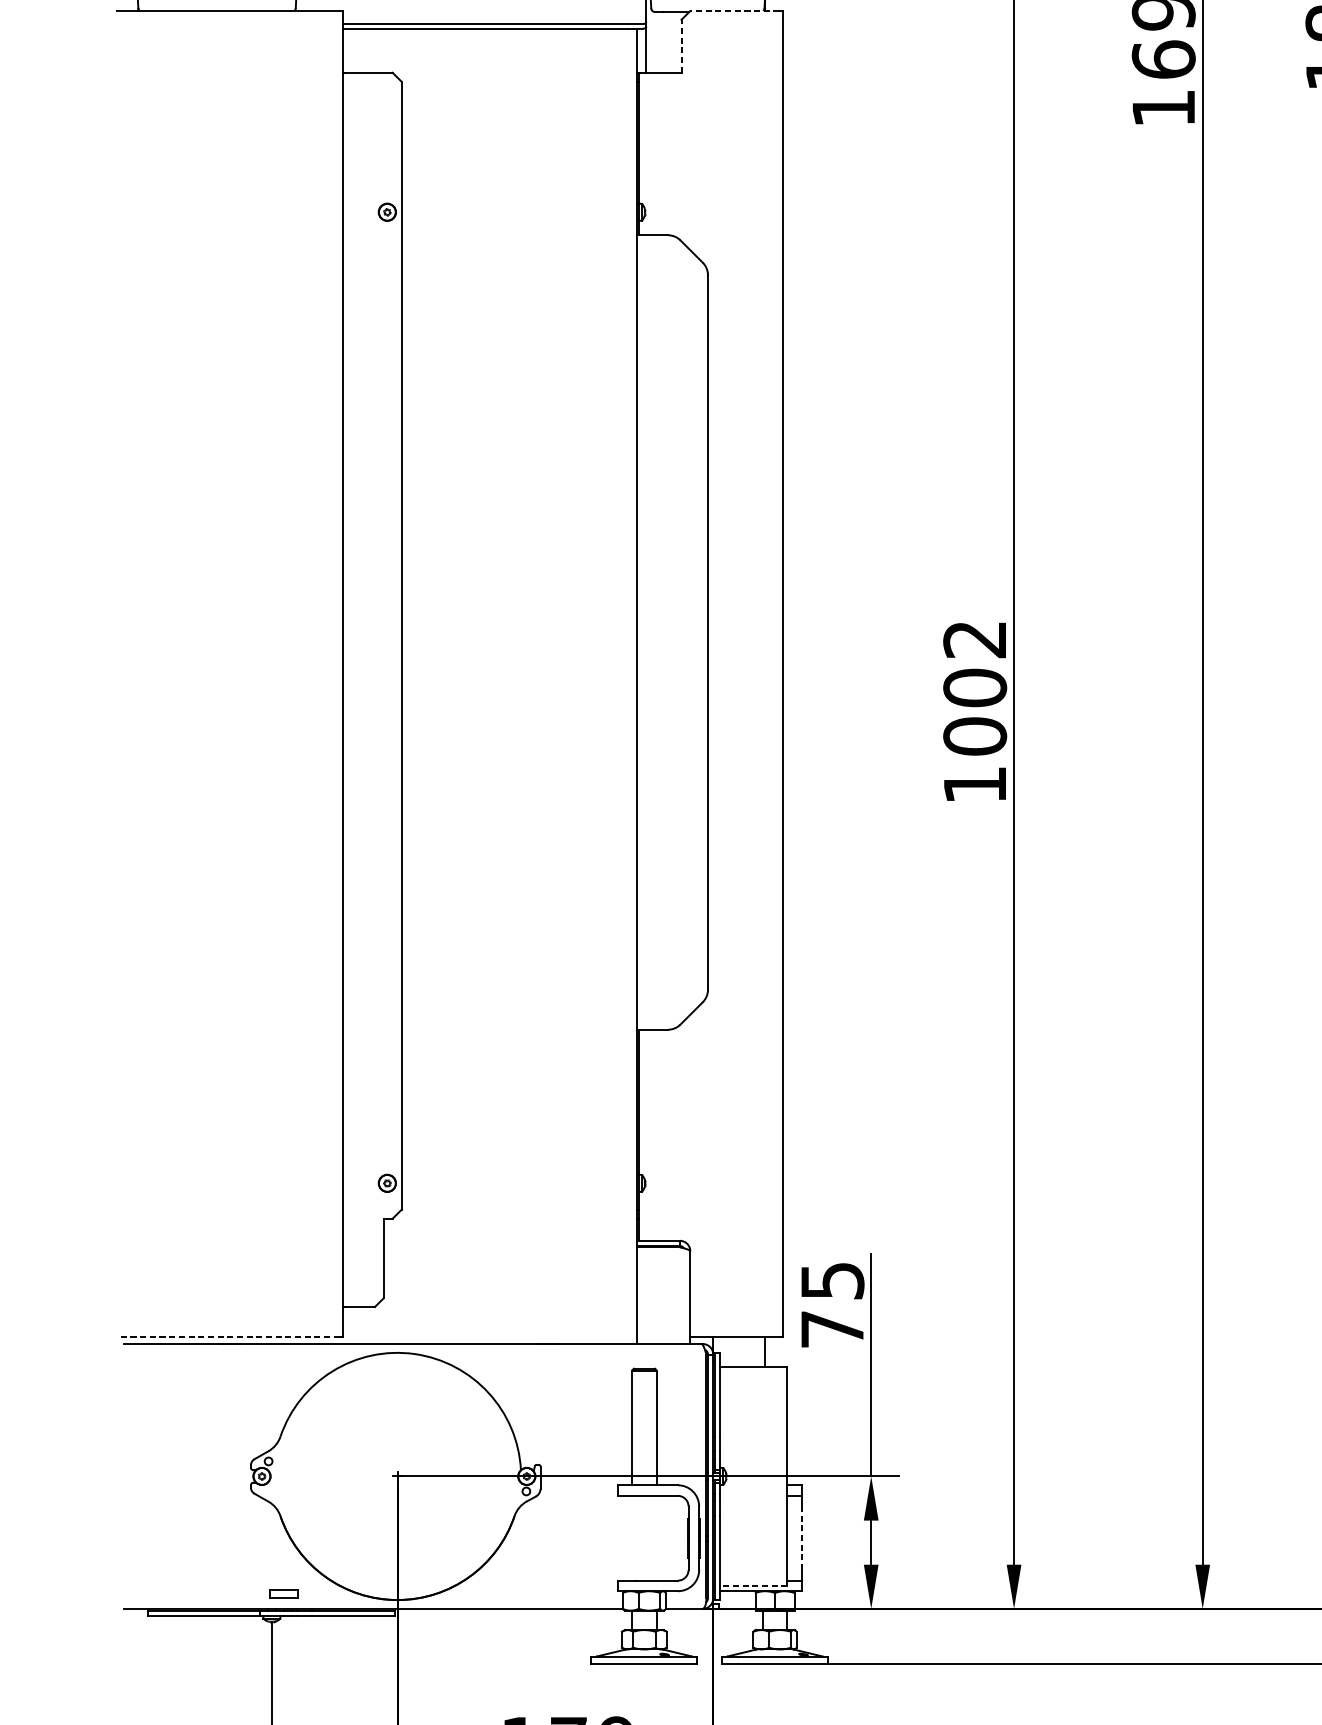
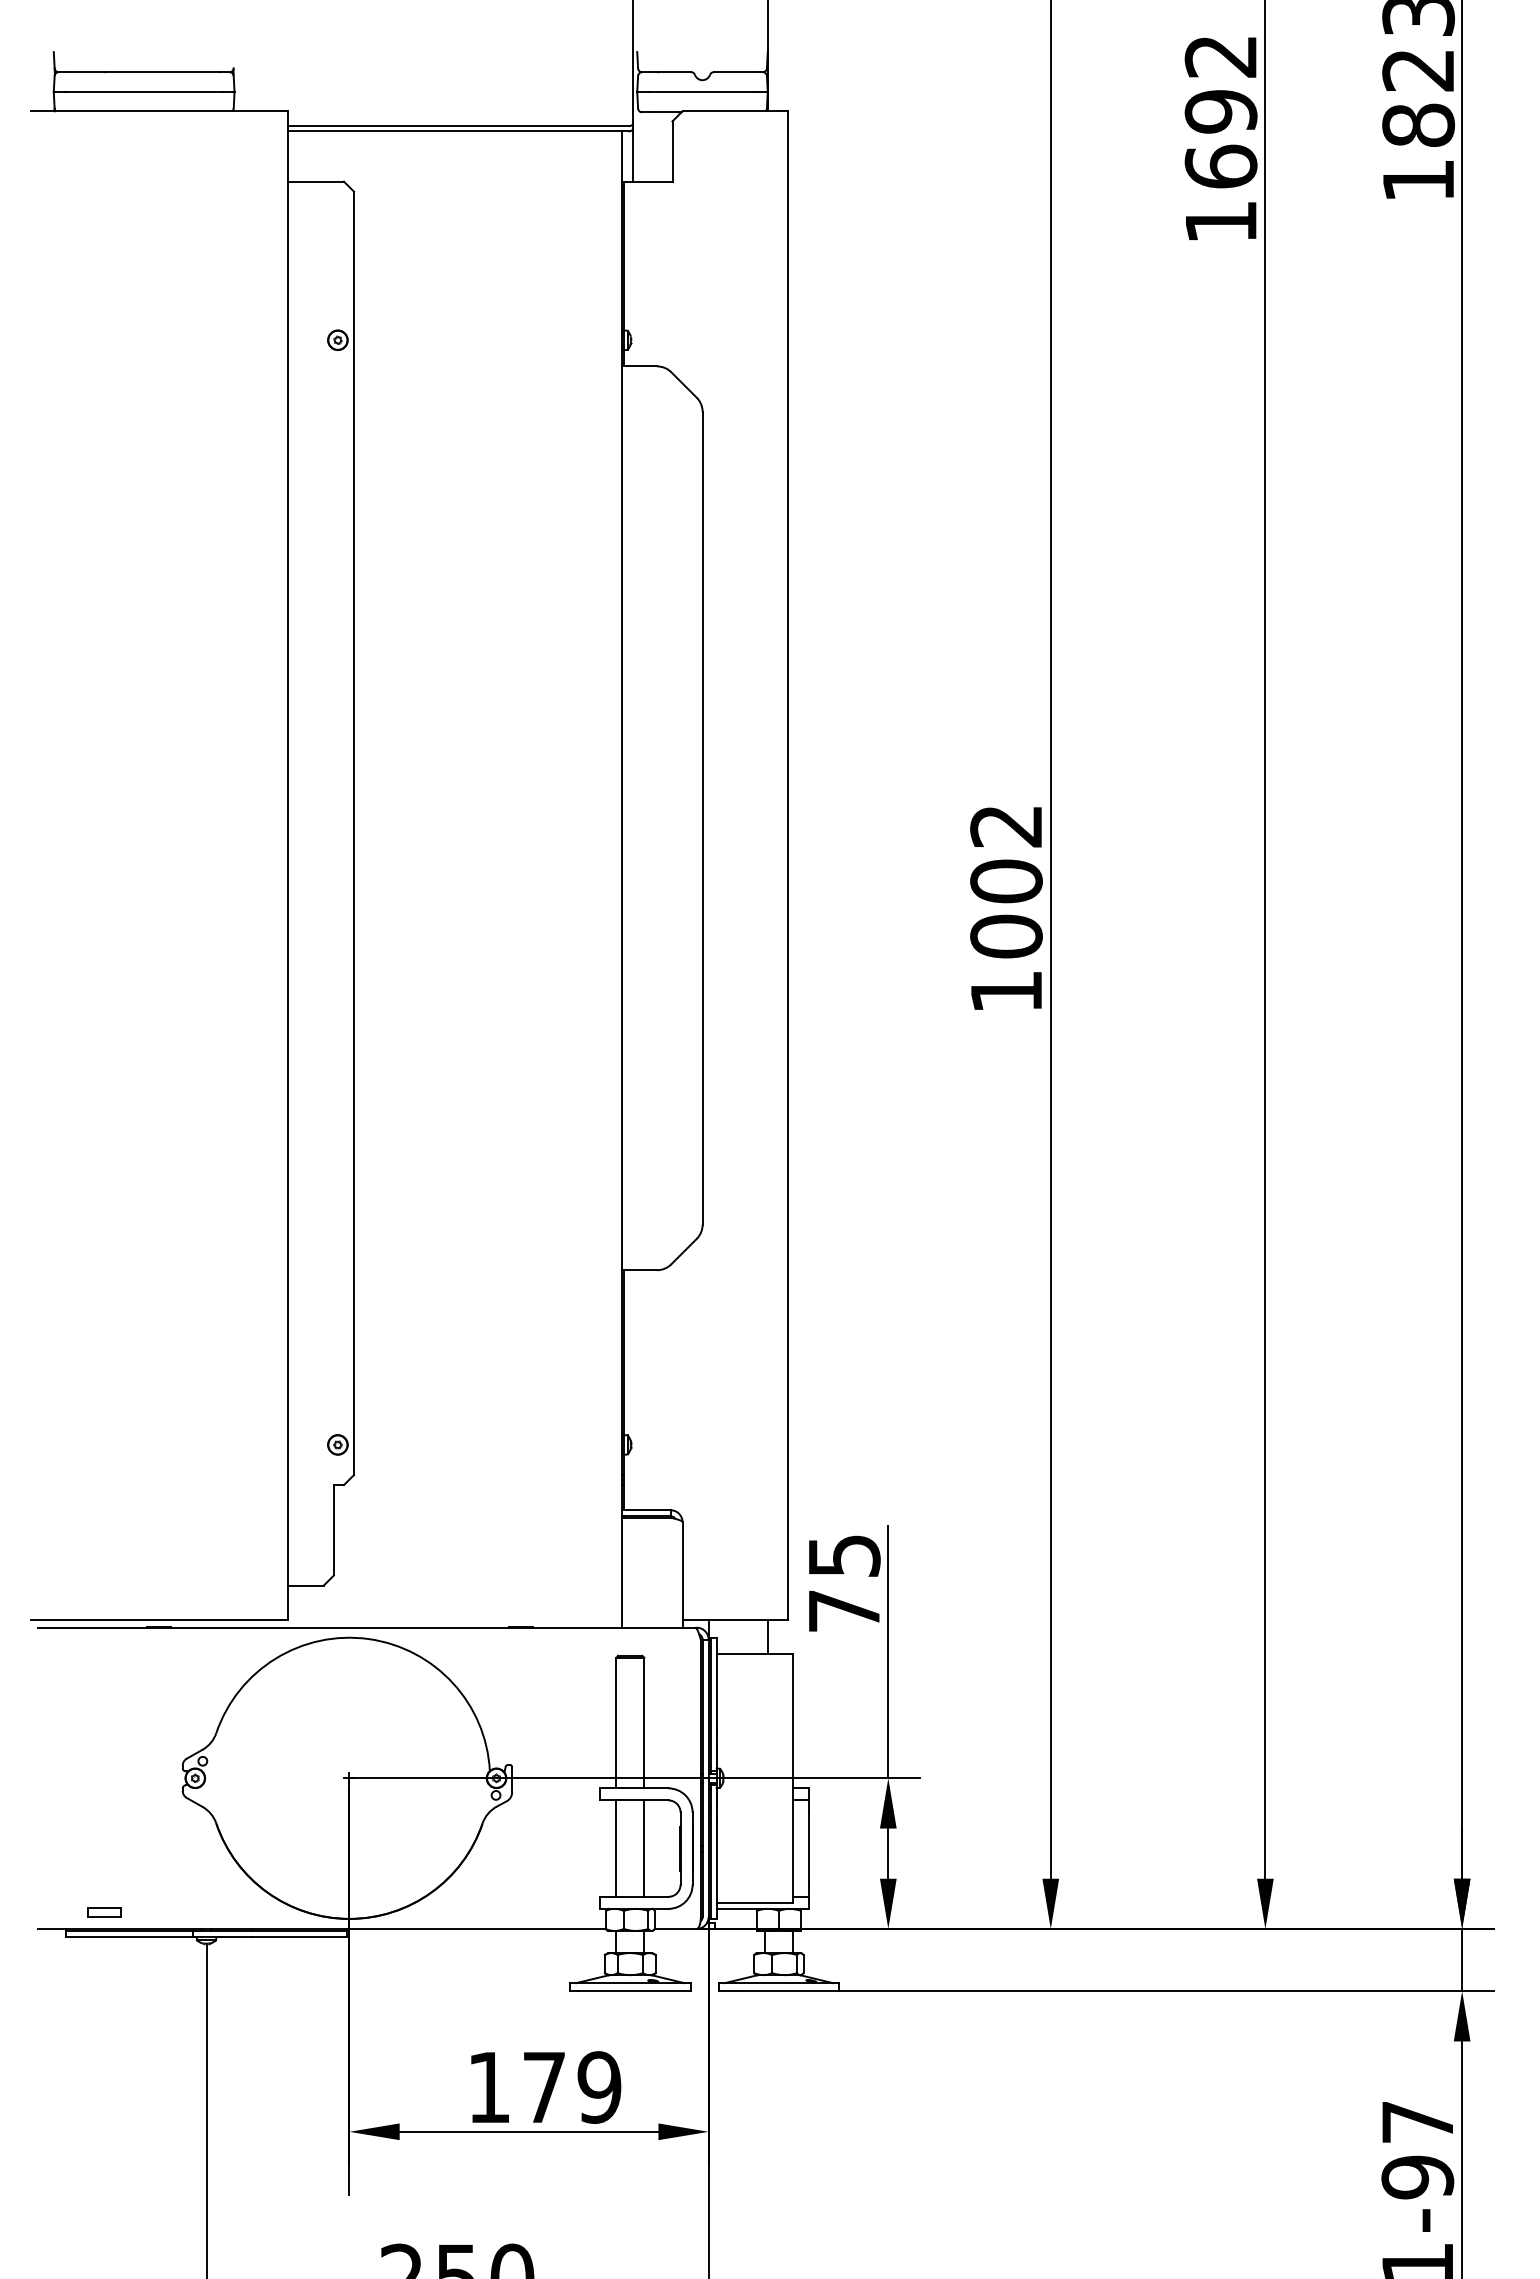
line: (735, 11) -> (733, 111), dashed -> solid
line: (681, 46) -> (672, 151), dashed -> solid
line: (228, 1336) -> (157, 1619), dashed -> solid
line: (632, 1538) -> (616, 1848), added
line: (656, 1538) -> (644, 1848), added
line: (801, 1538) -> (809, 1848), dashed -> solid
line: (753, 1585) -> (754, 1902), dashed -> solid
part: (284, 1594) -> (104, 1912), moved

